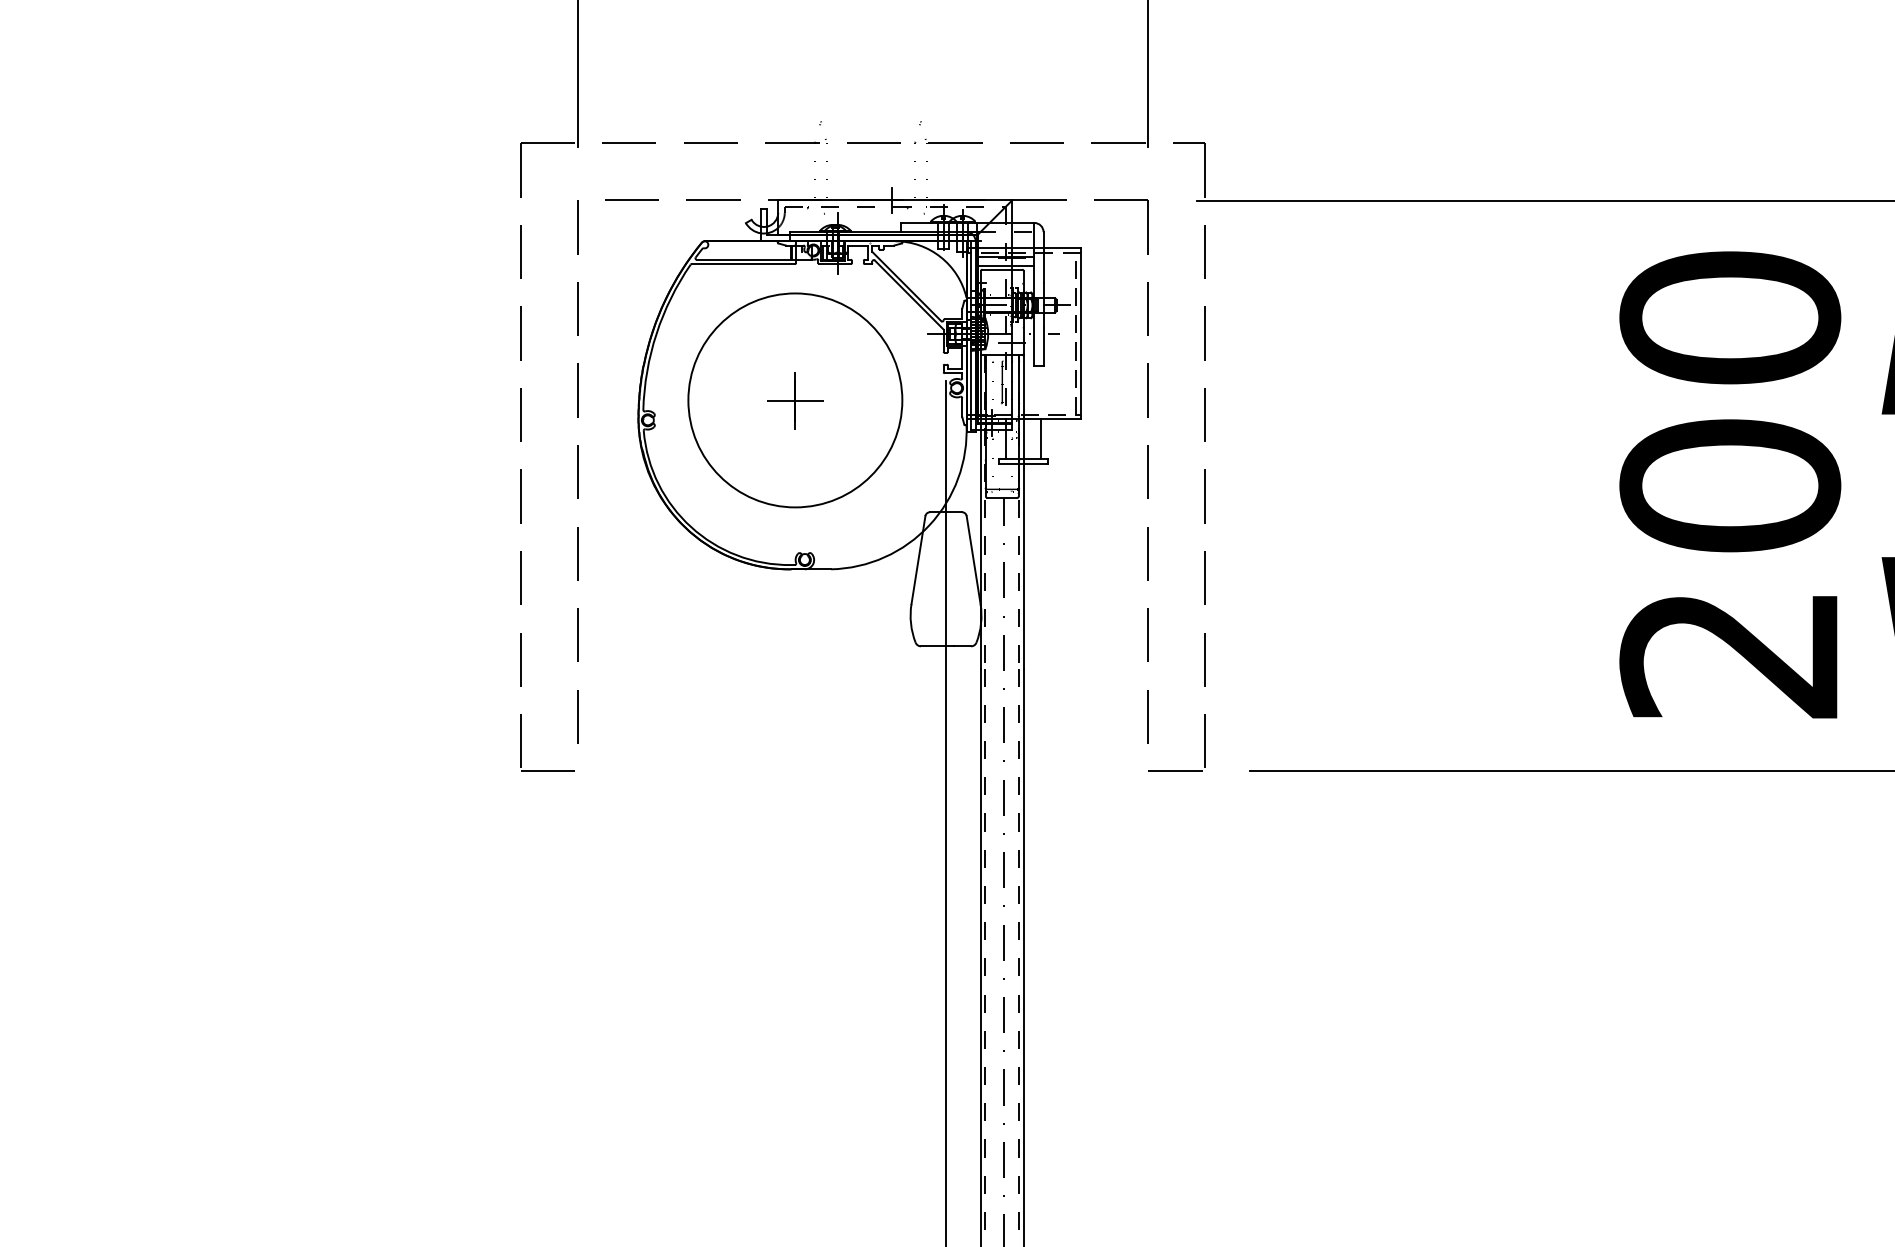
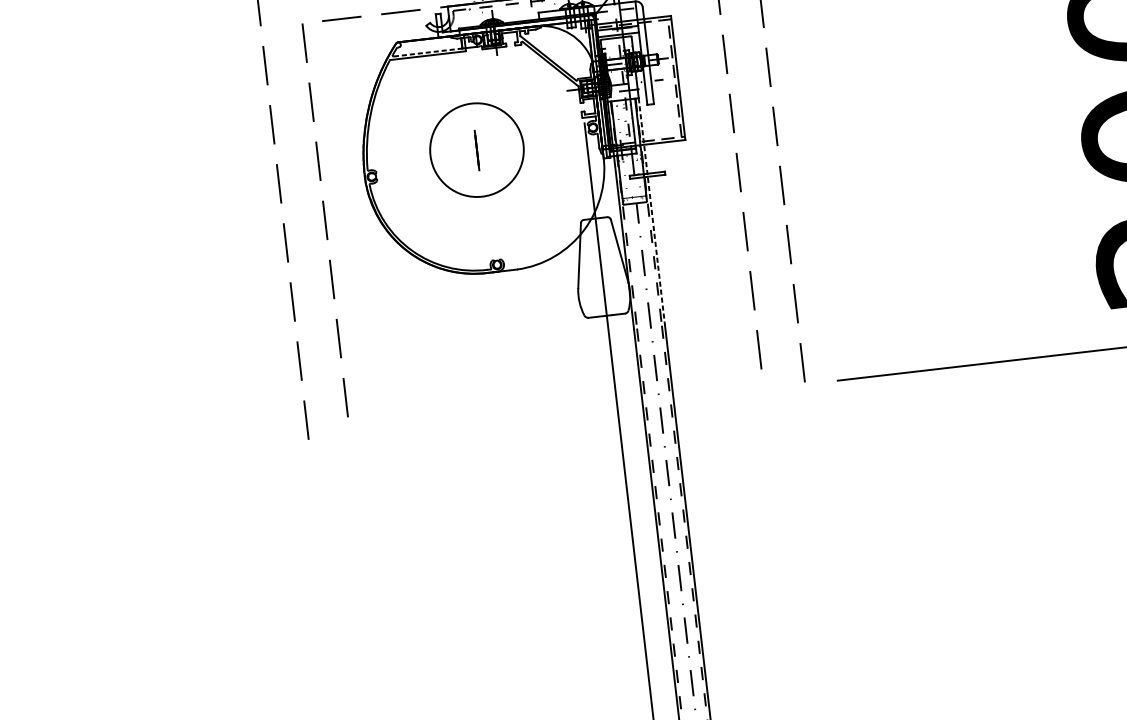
line: (743, 259) -> (427, 52), solid -> dashed
fill: (1002, 381) -> (625, 119), removed
circle: (795, 400) -> (477, 150), size x0.6
line: (794, 401) -> (476, 151), removed
line: (1041, 439) -> (658, 157), removed
line: (1023, 511) -> (651, 211), solid -> dashed
line: (548, 771) -> (329, 439), removed
line: (1176, 771) -> (784, 387), removed

